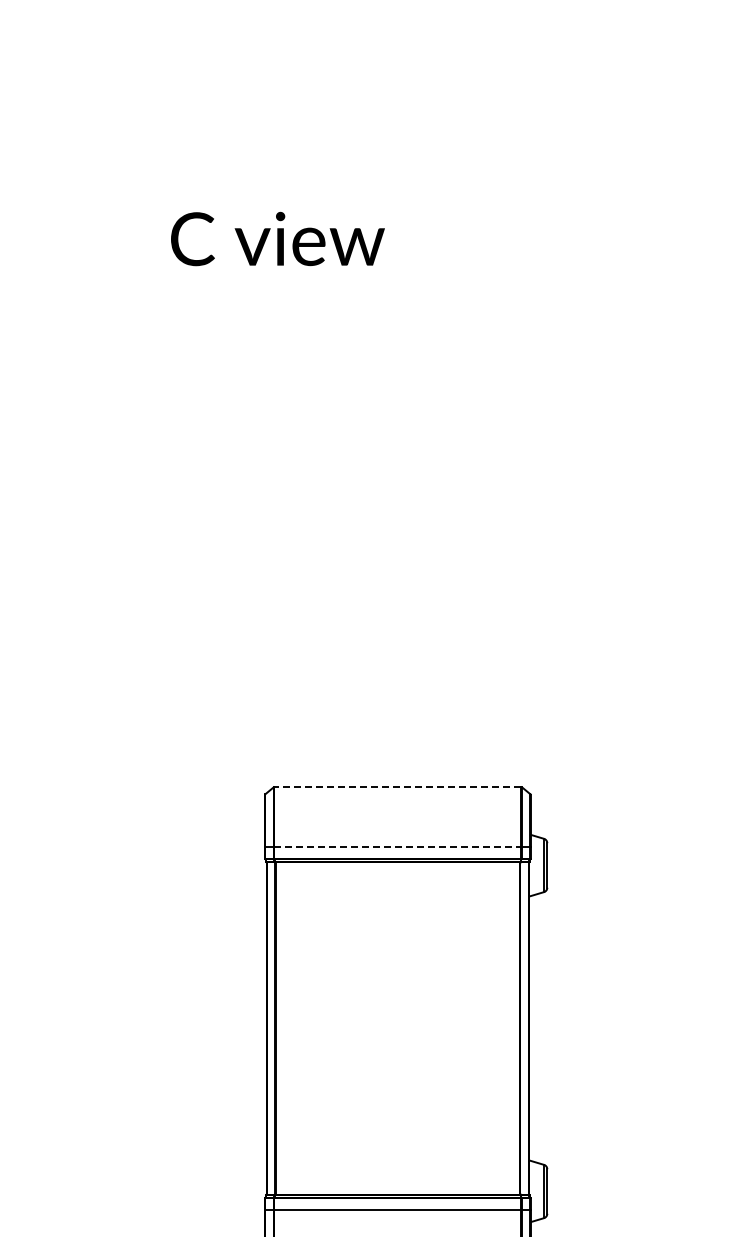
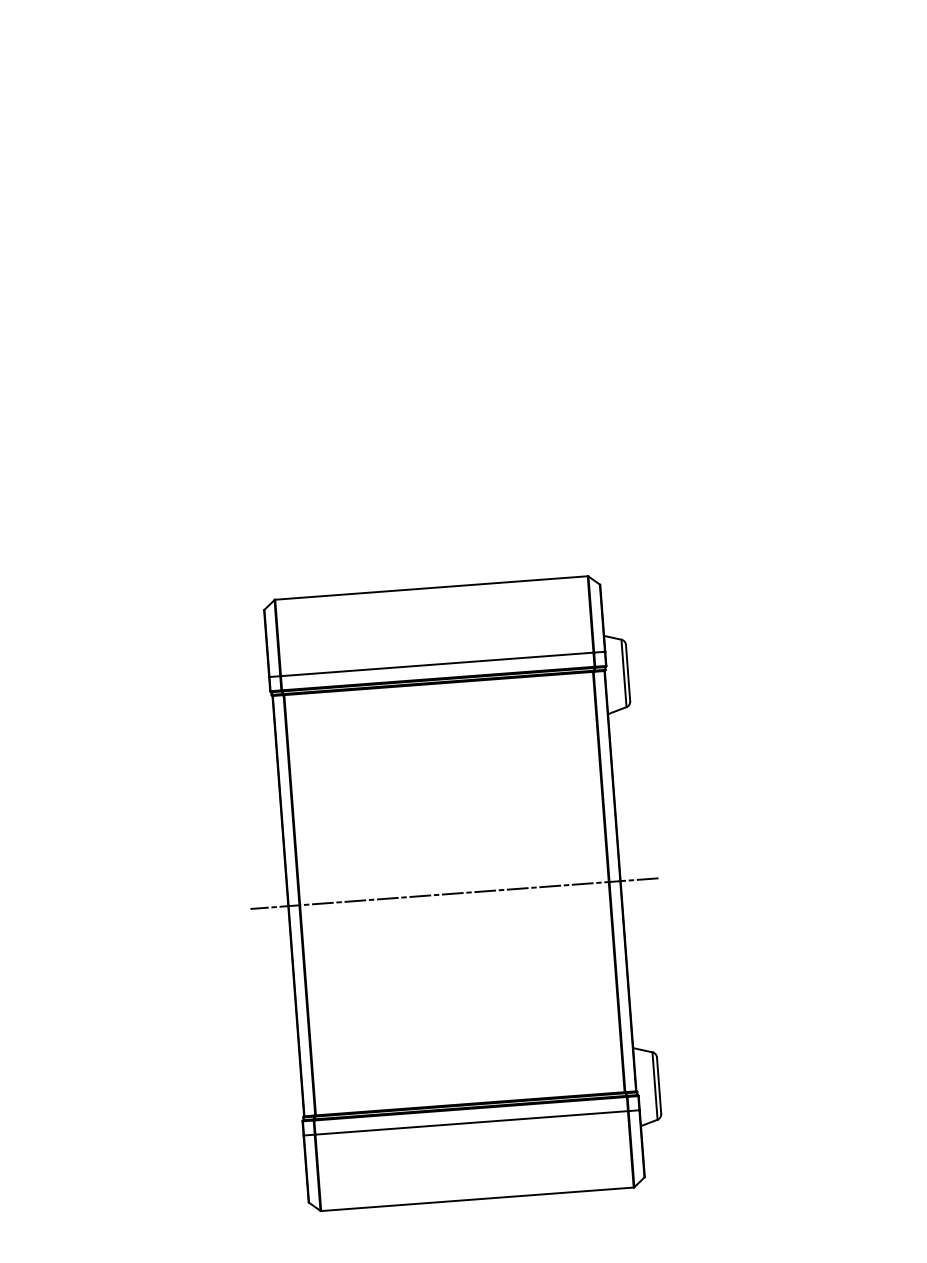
line: (397, 786) -> (430, 587), dashed -> solid
line: (398, 847) -> (438, 664), dashed -> solid
line: (397, 1028) -> (453, 893), added

